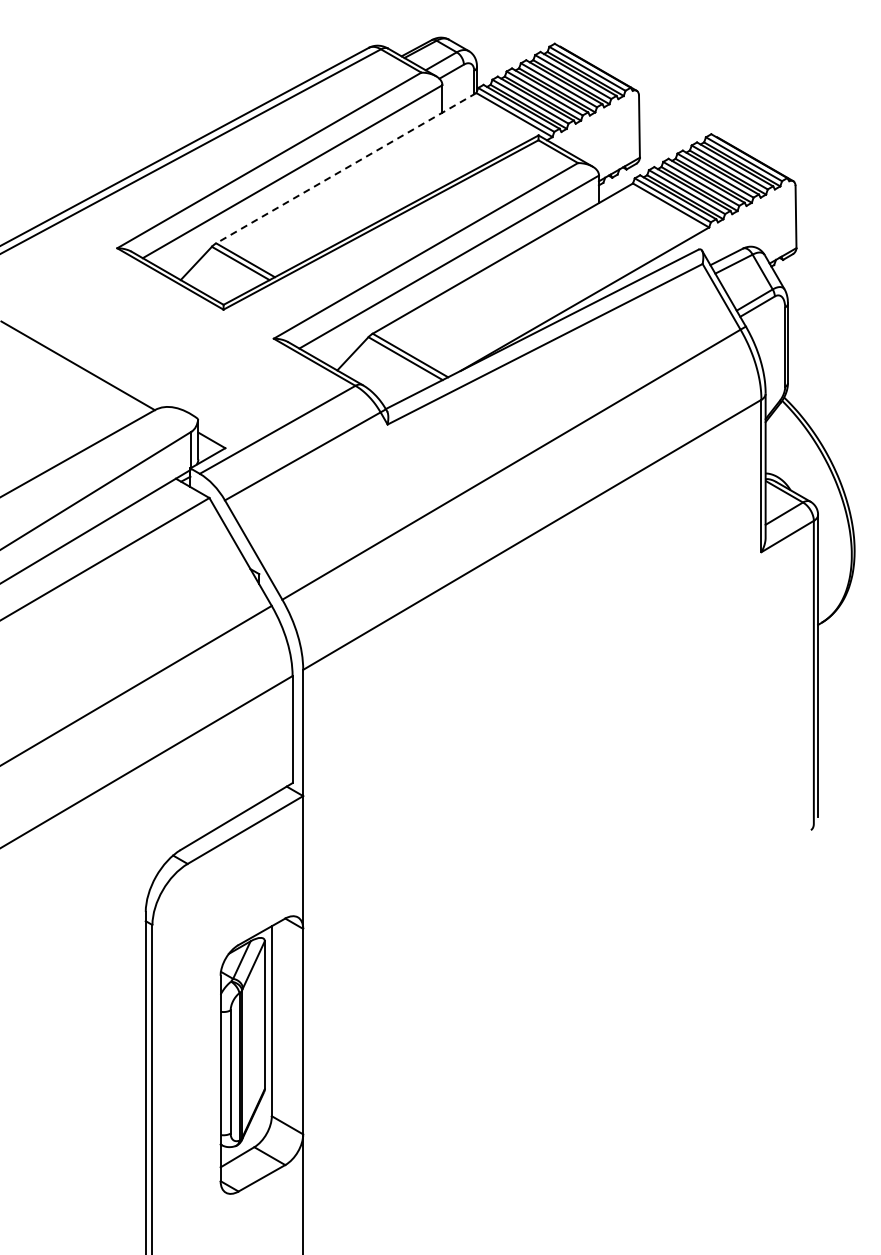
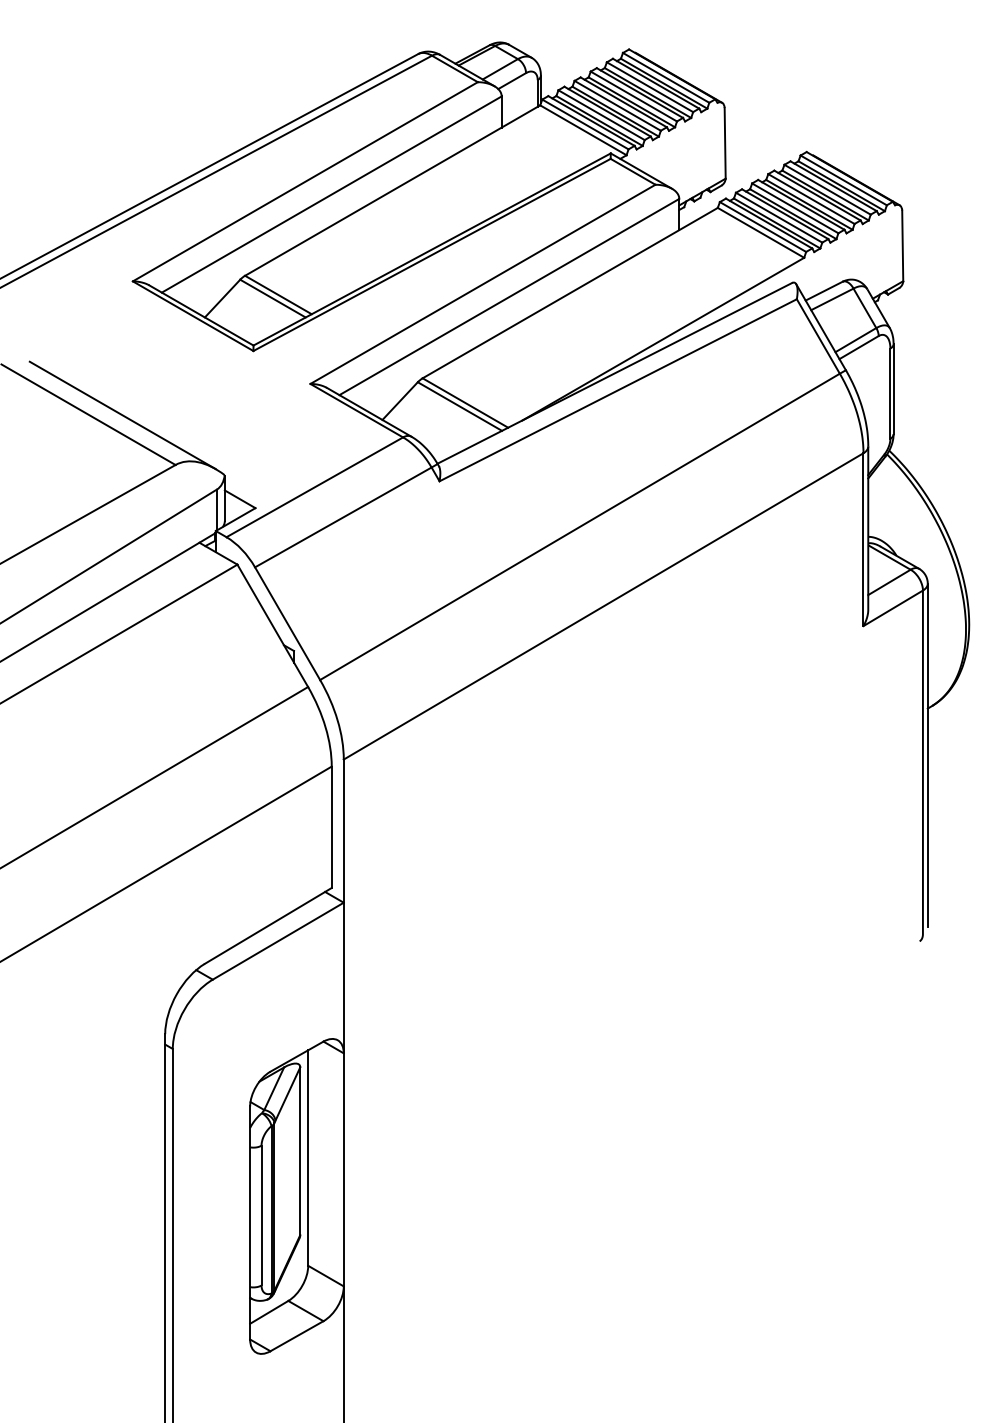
line: (345, 168) -> (391, 190), dashed -> solid
line: (108, 366) -> (122, 415), added

